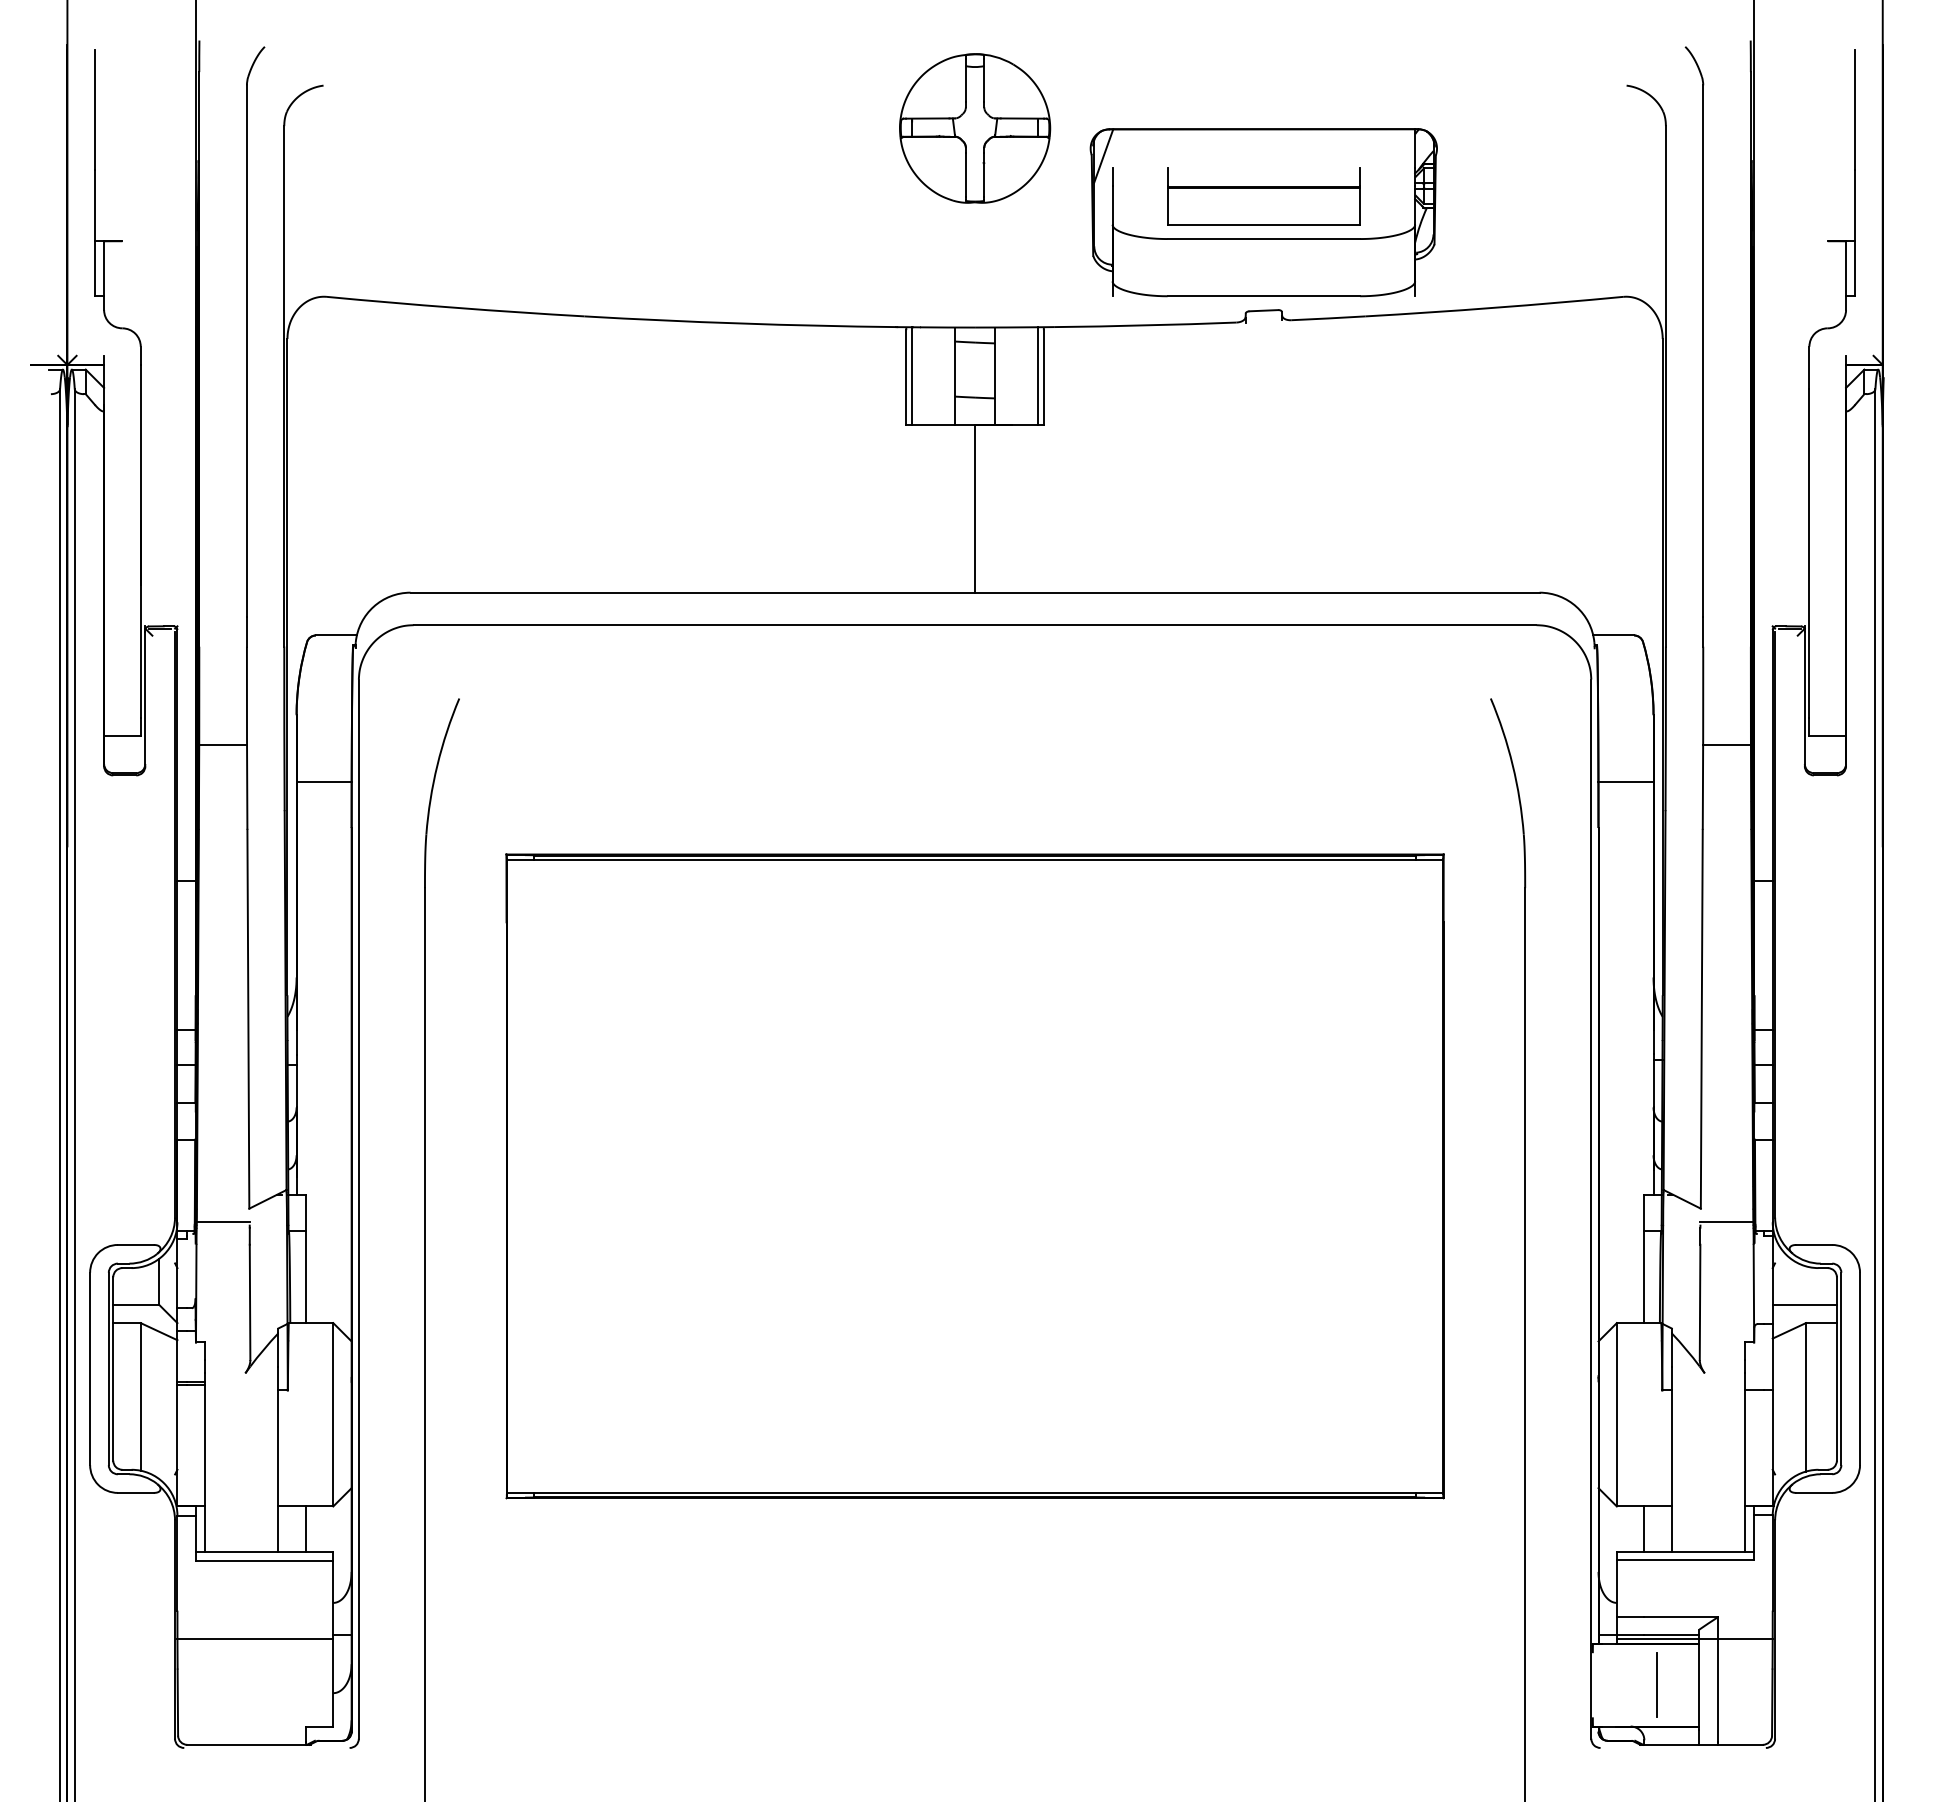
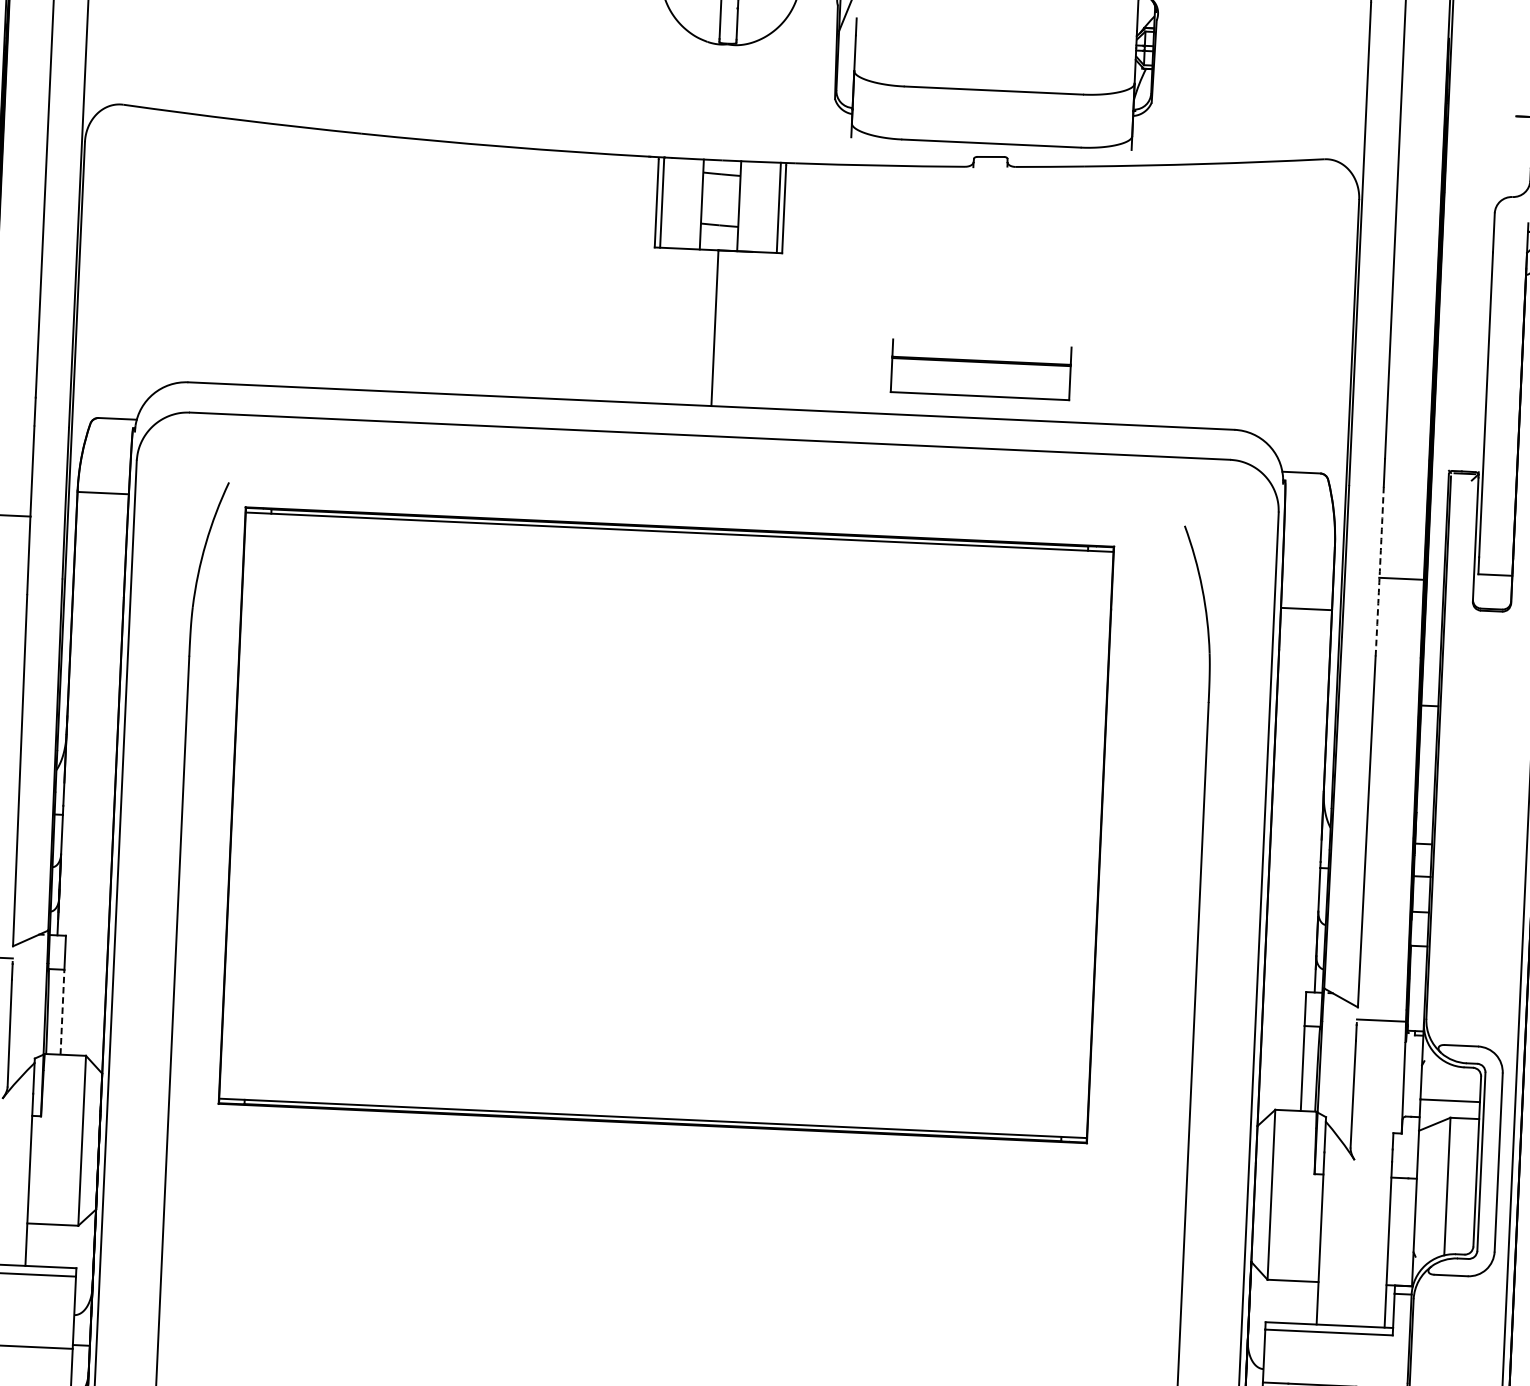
part: (1263, 196) -> (980, 369), moved
arc: (1703, 738) -> (1380, 571), solid -> dashed
line: (323, 782) -> (102, 493), moved
part: (974, 1176) -> (665, 825), moved
line: (305, 1277) -> (62, 1012), solid -> dashed
line: (305, 1529) -> (51, 1245), removed
line: (1644, 1529) -> (1292, 1302), removed

